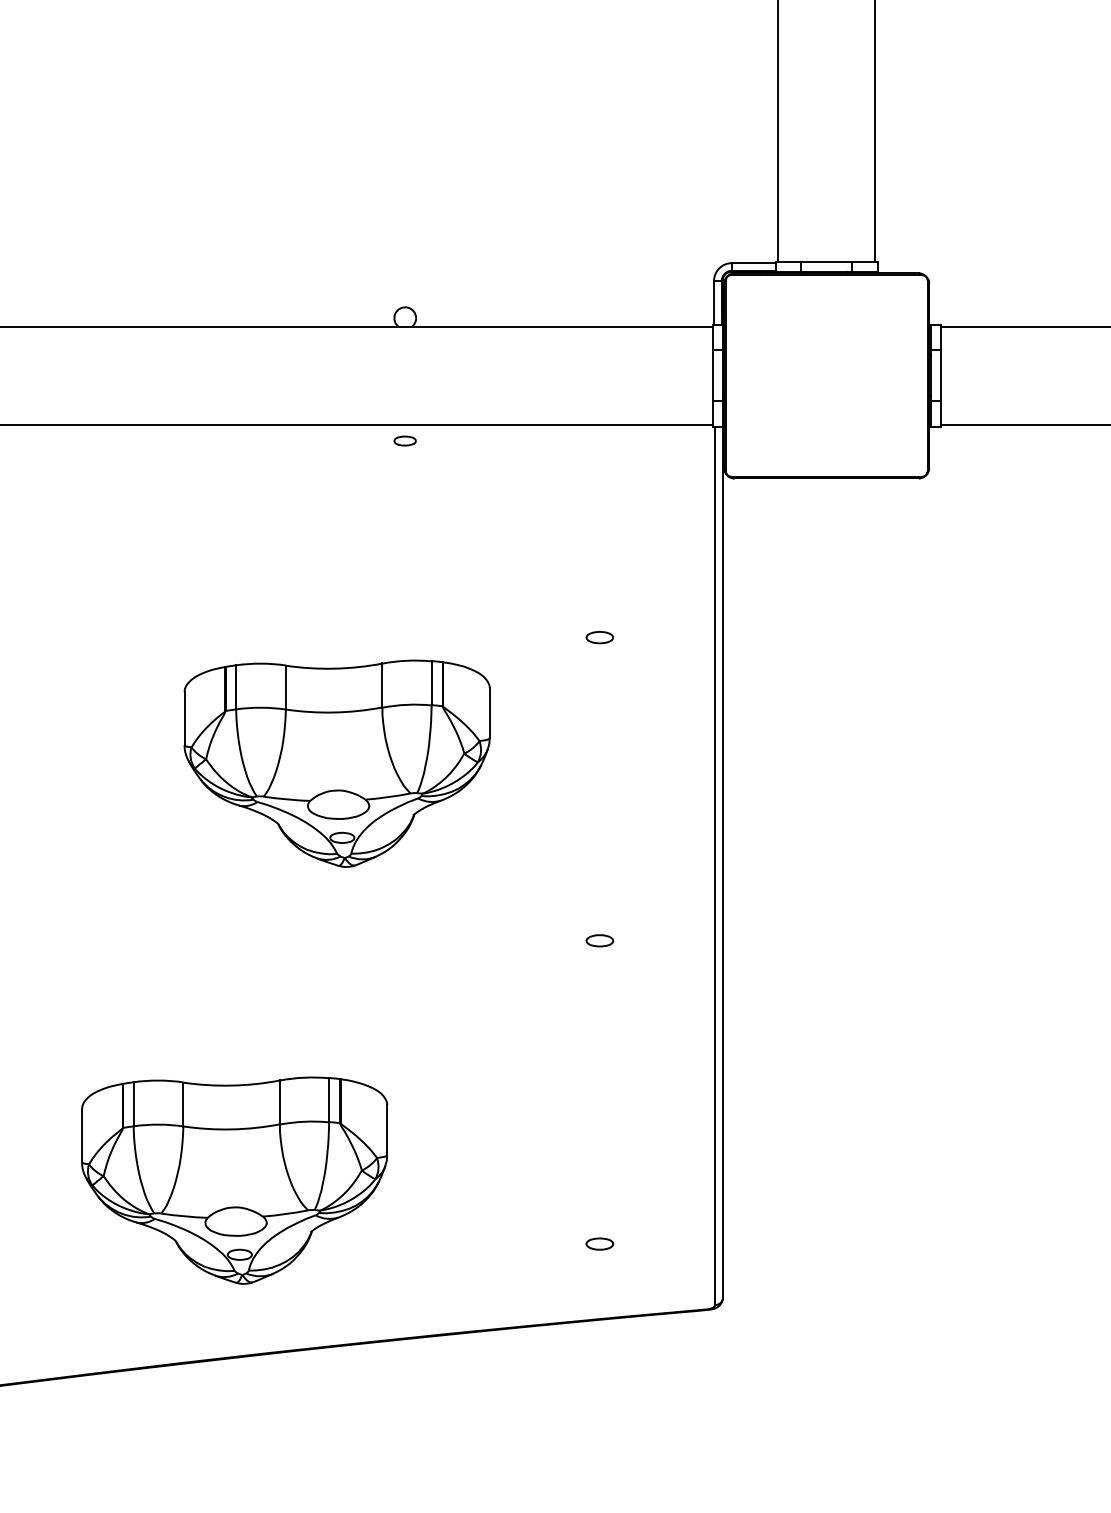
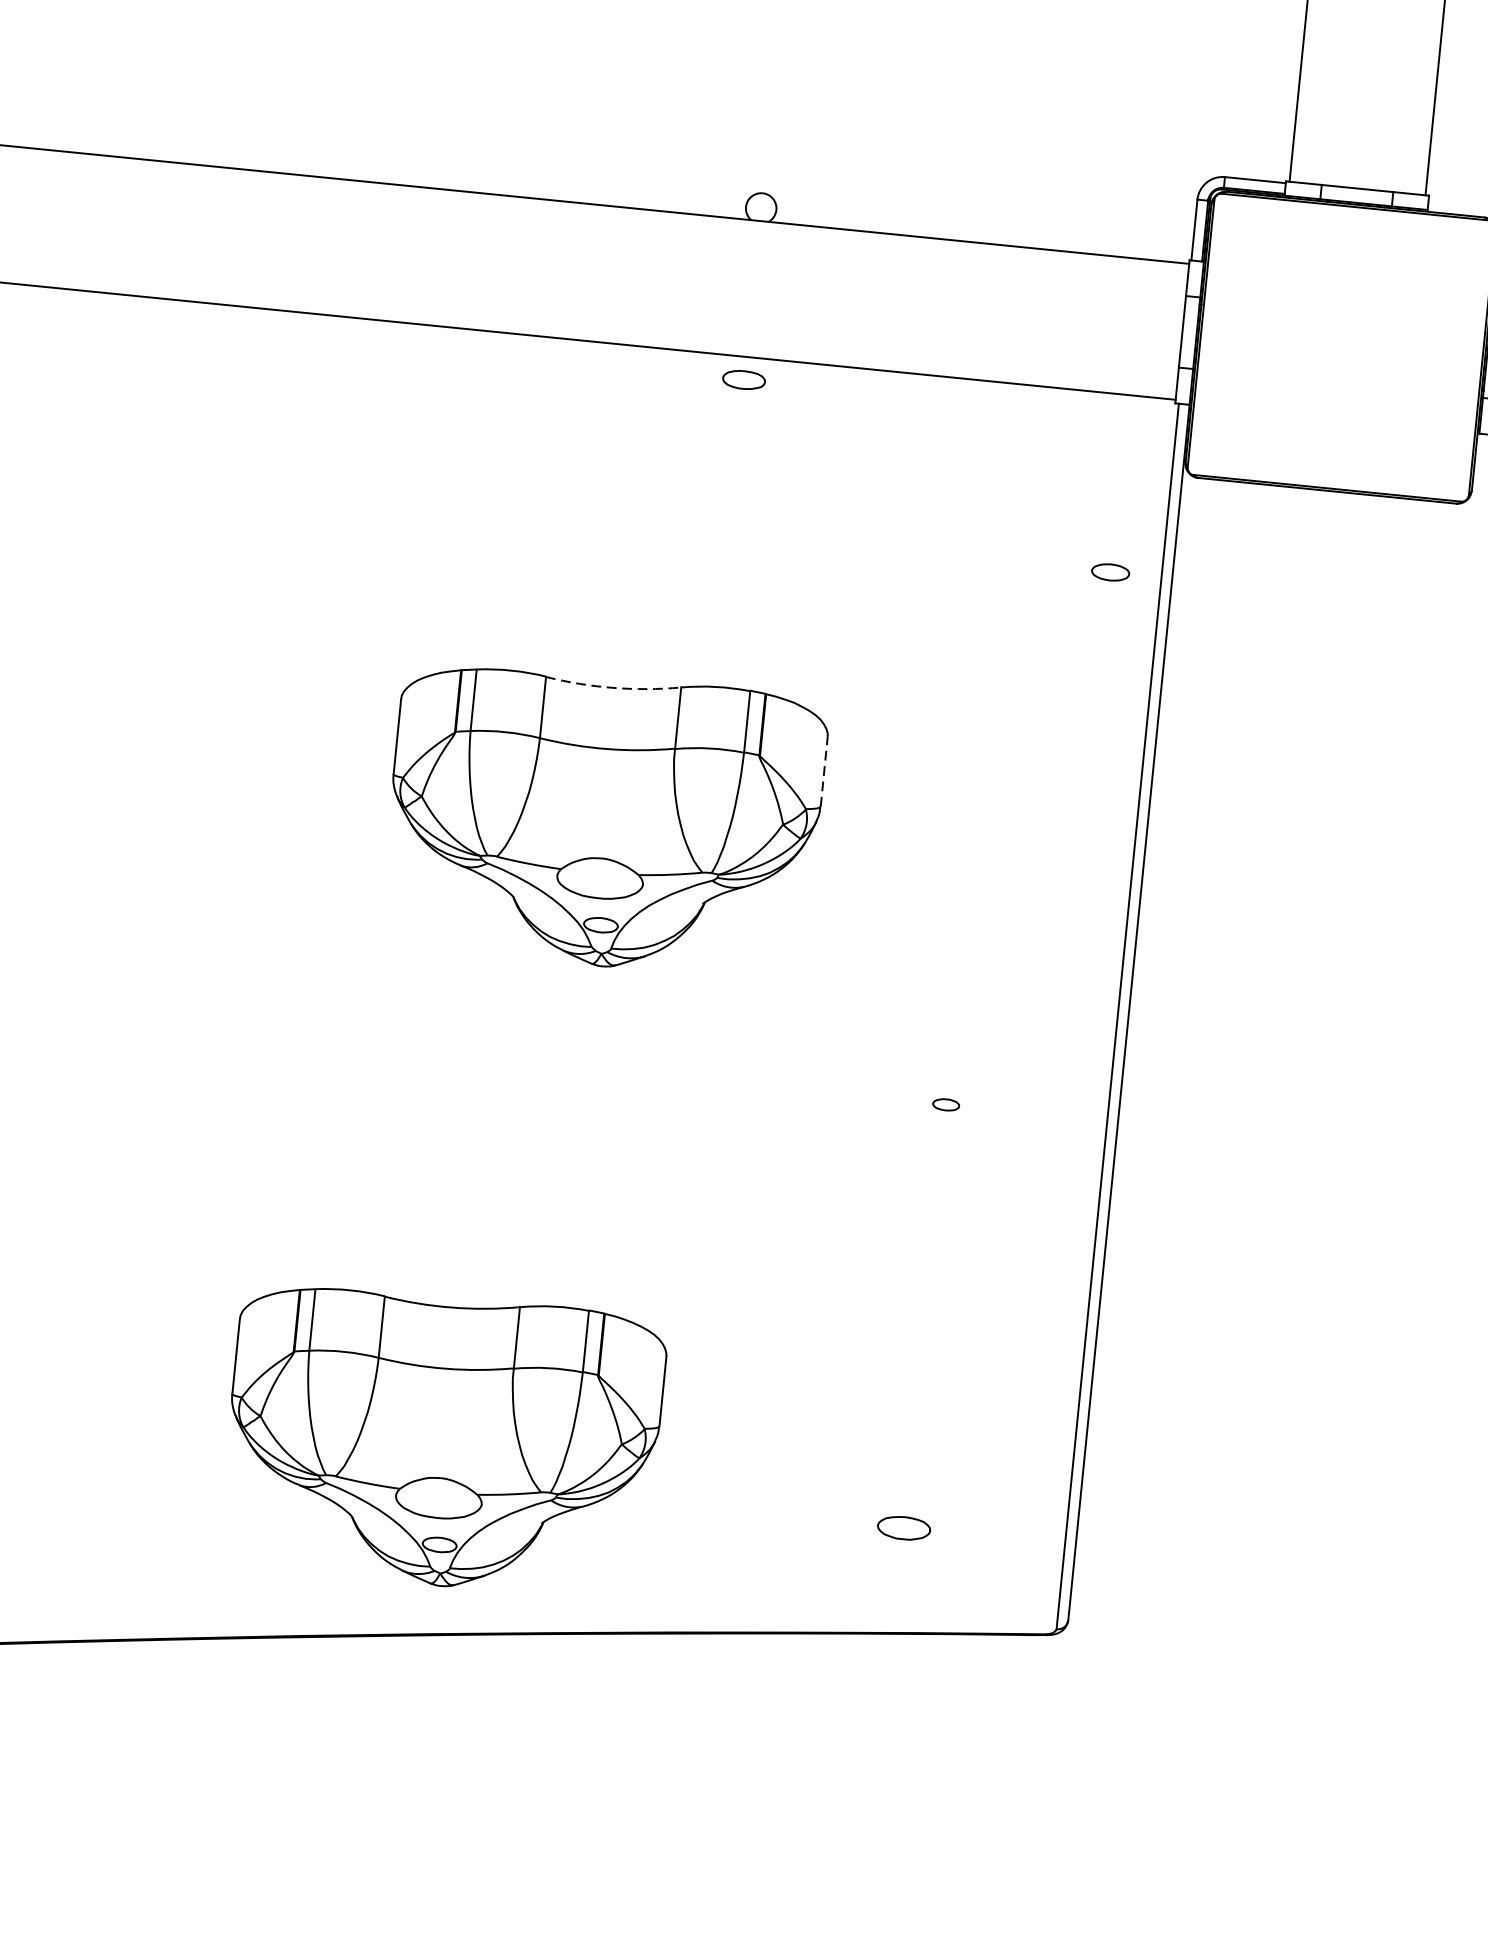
part: (404, 440) -> (743, 379), size x1.4
part: (599, 637) -> (1110, 572), moved
arc: (334, 668) -> (613, 687), solid -> dashed
line: (489, 713) -> (823, 772), solid -> dashed
part: (599, 940) -> (945, 1104), size x0.7
part: (234, 1180) -> (442, 1440), moved
part: (599, 1243) -> (903, 1527), size x1.4

